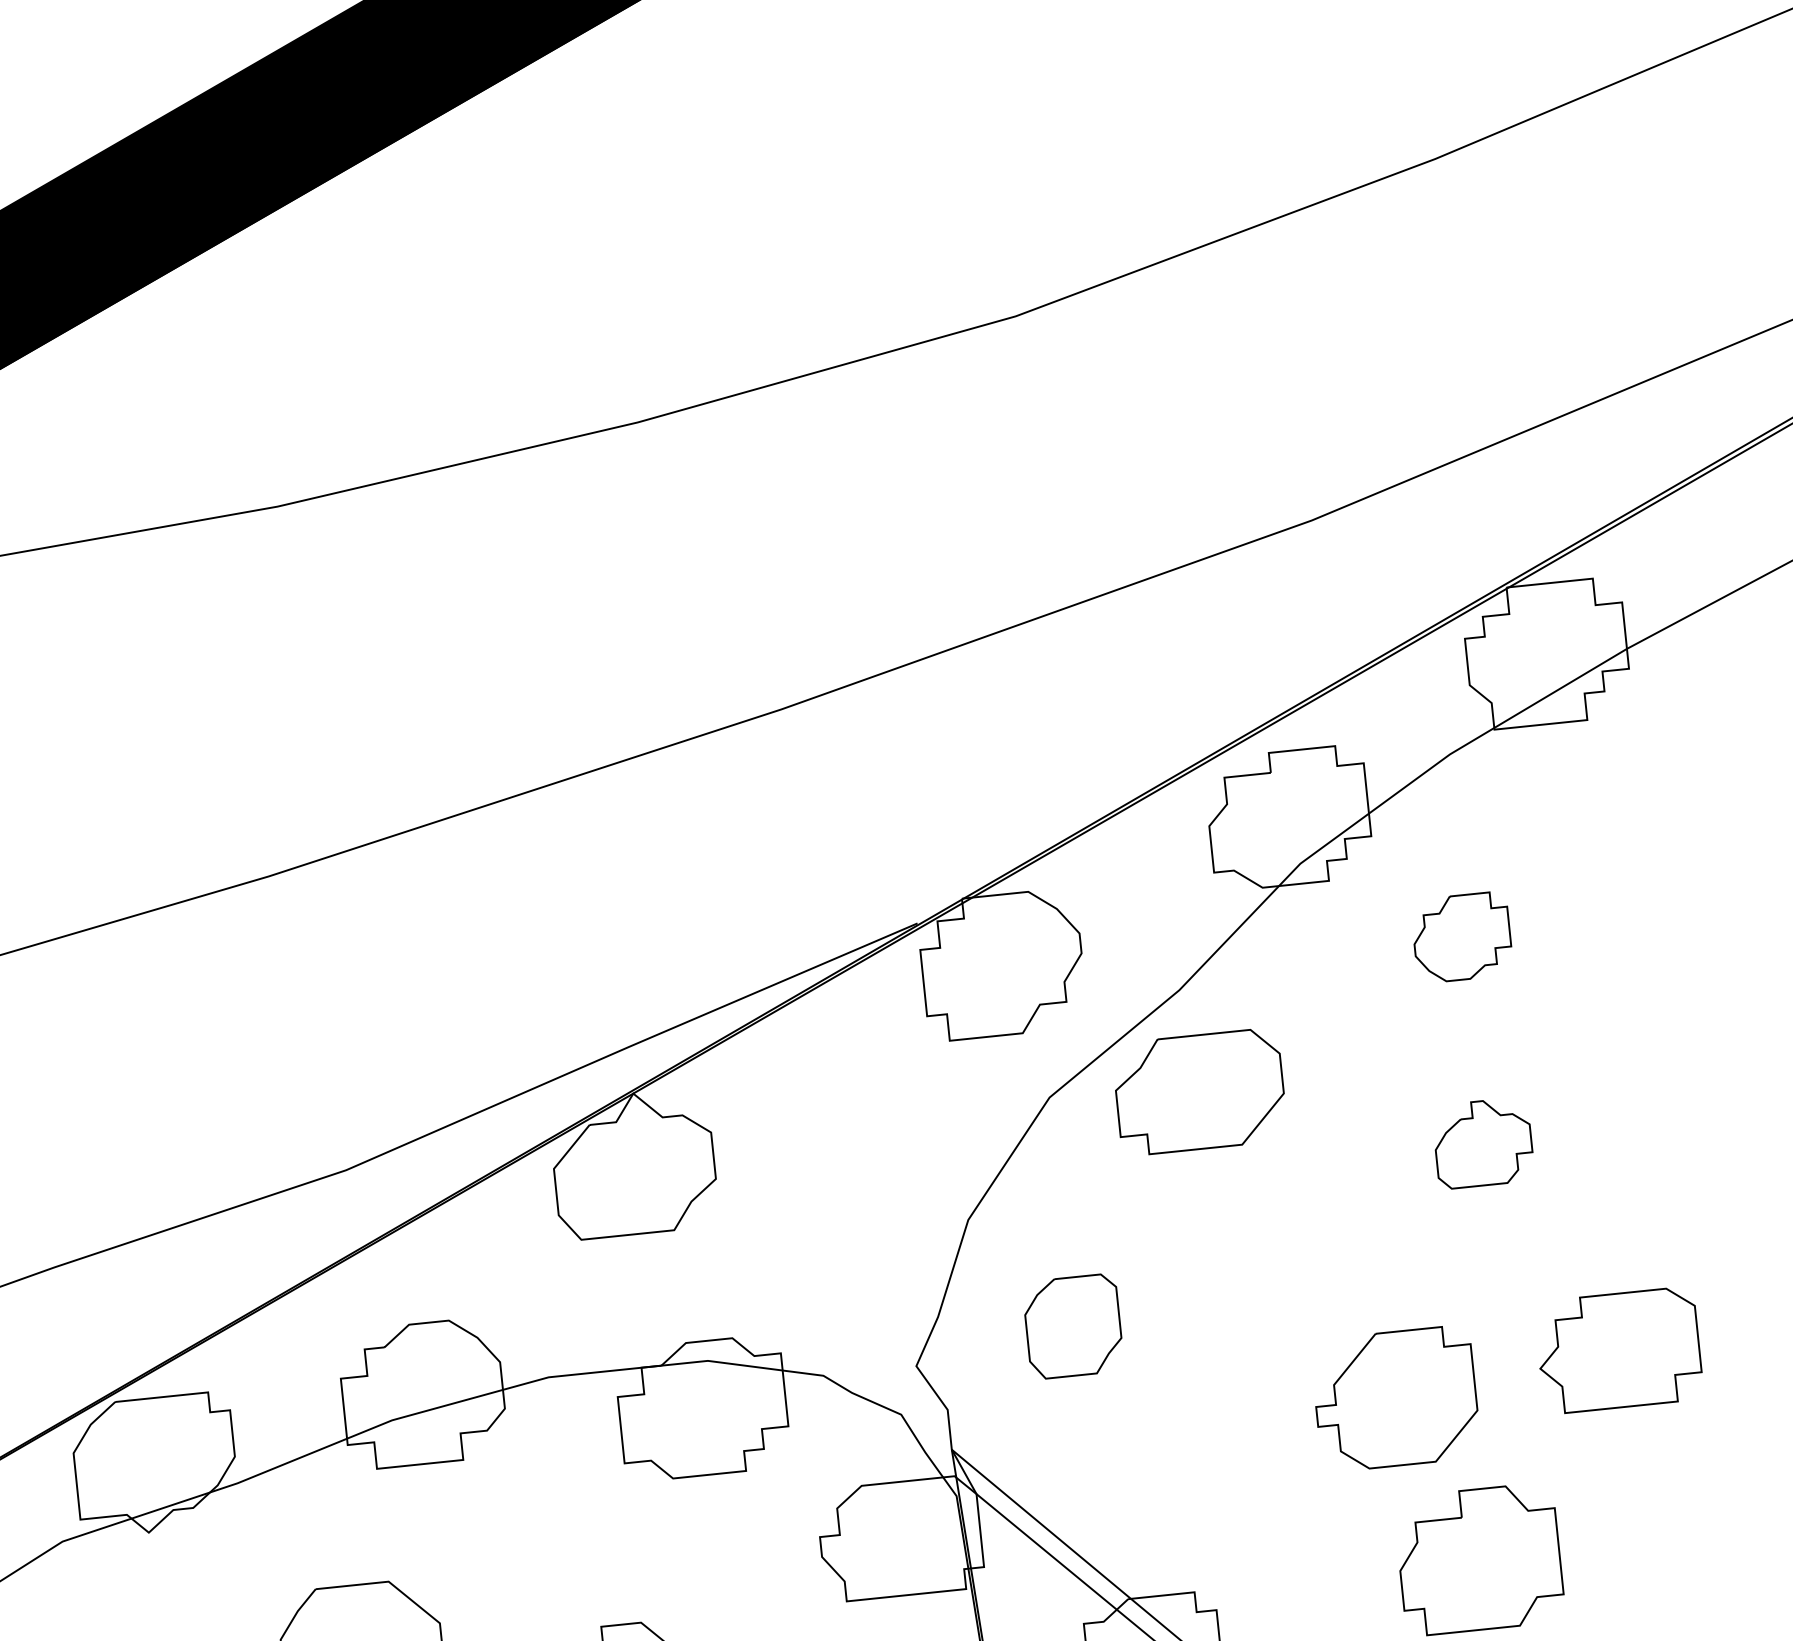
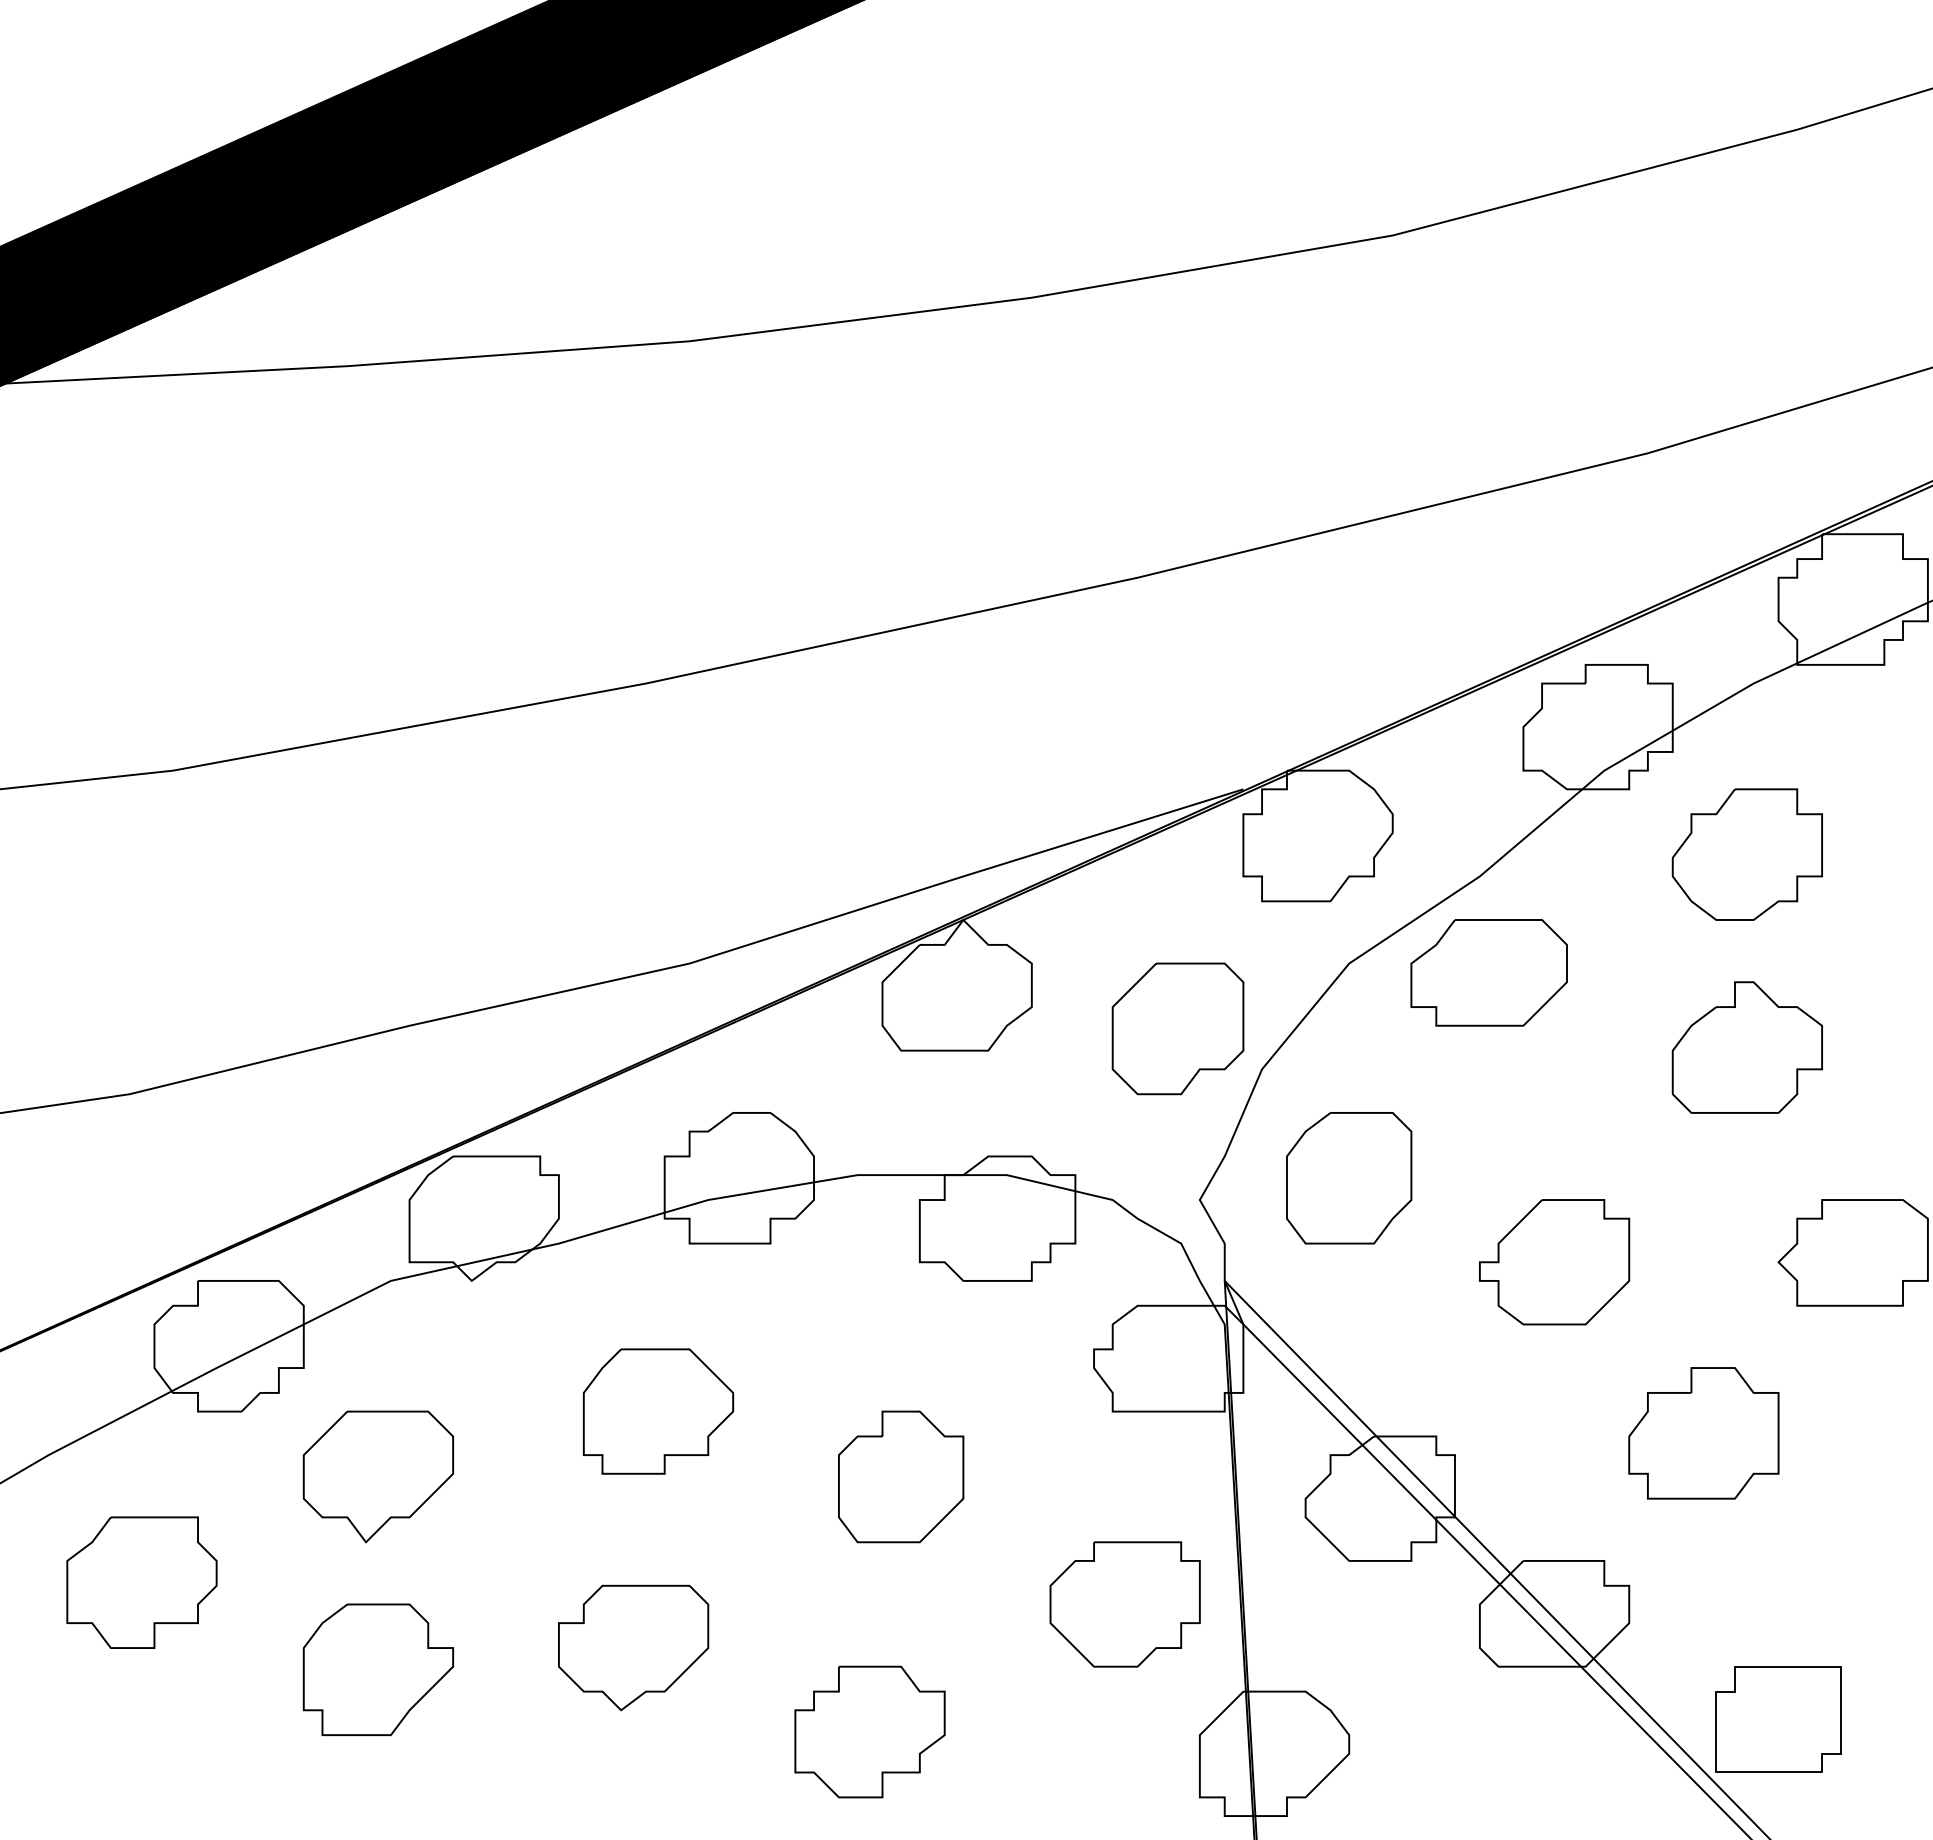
part: (1461, 937) -> (1746, 854), size x1.67
part: (1482, 1143) -> (1746, 1047), size x1.67
part: (873, 1185) -> (1177, 1028), added
part: (1073, 1326) -> (1349, 1178), size x1.43
part: (1395, 1399) -> (1554, 1262), moved

